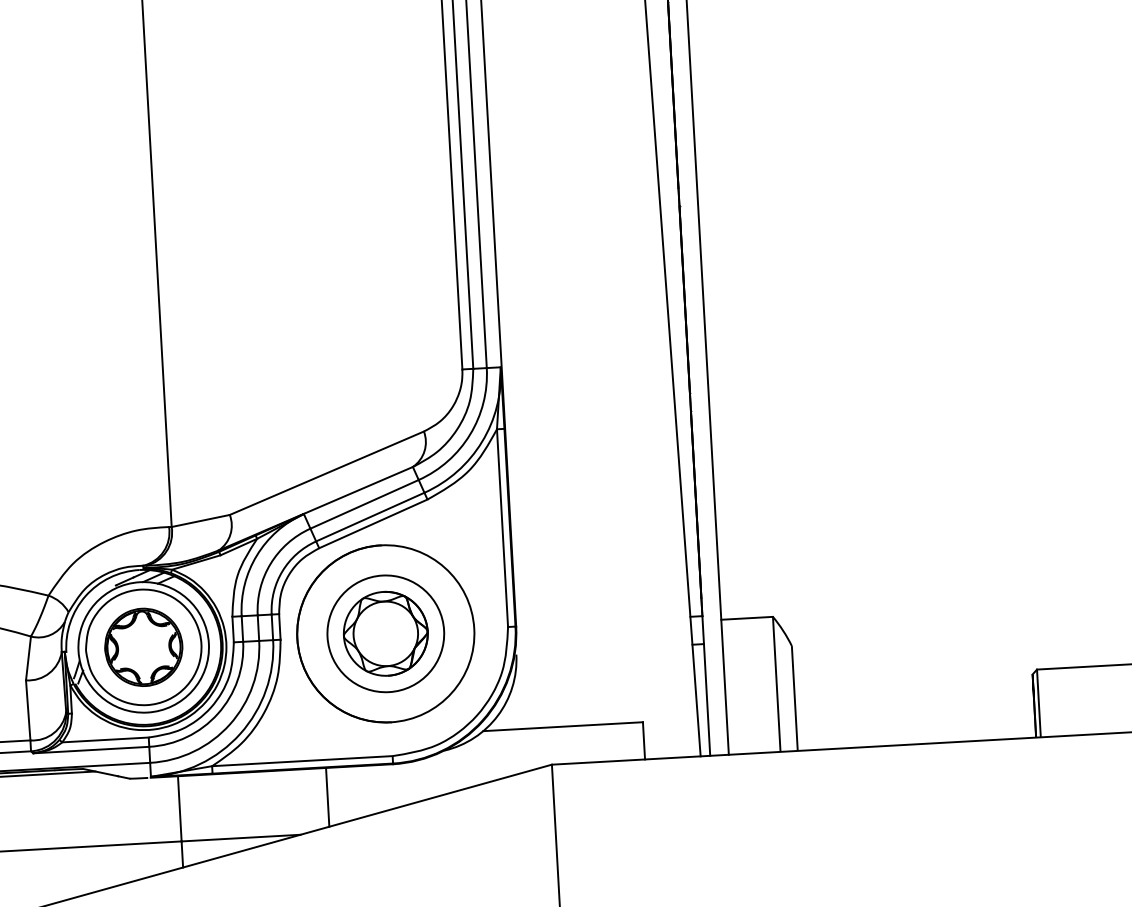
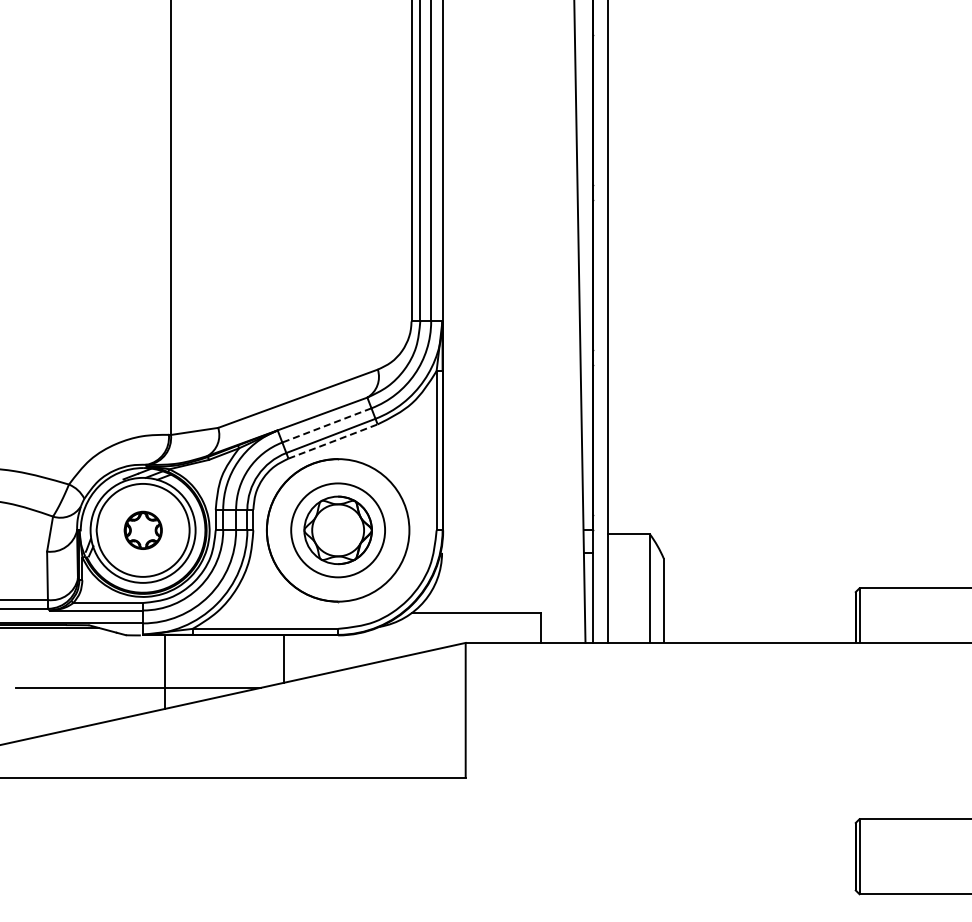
line: (364, 504) -> (326, 425), solid -> dashed
line: (373, 523) -> (333, 441), solid -> dashed
part: (144, 647) -> (143, 530), size x0.6

